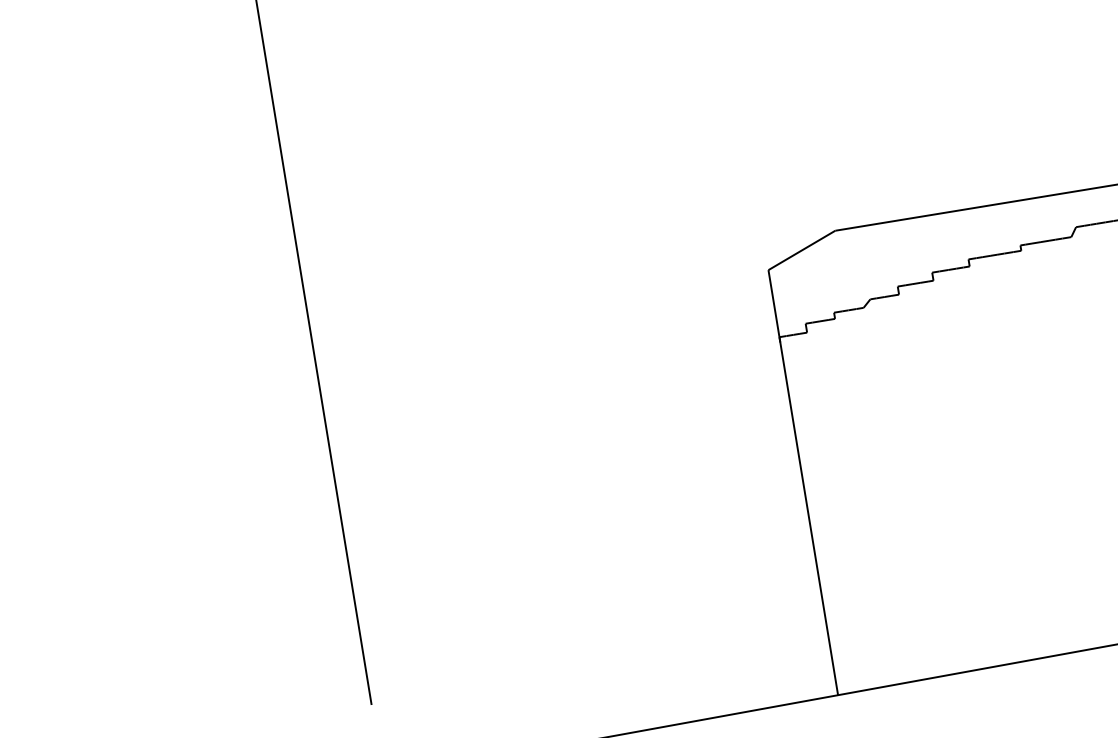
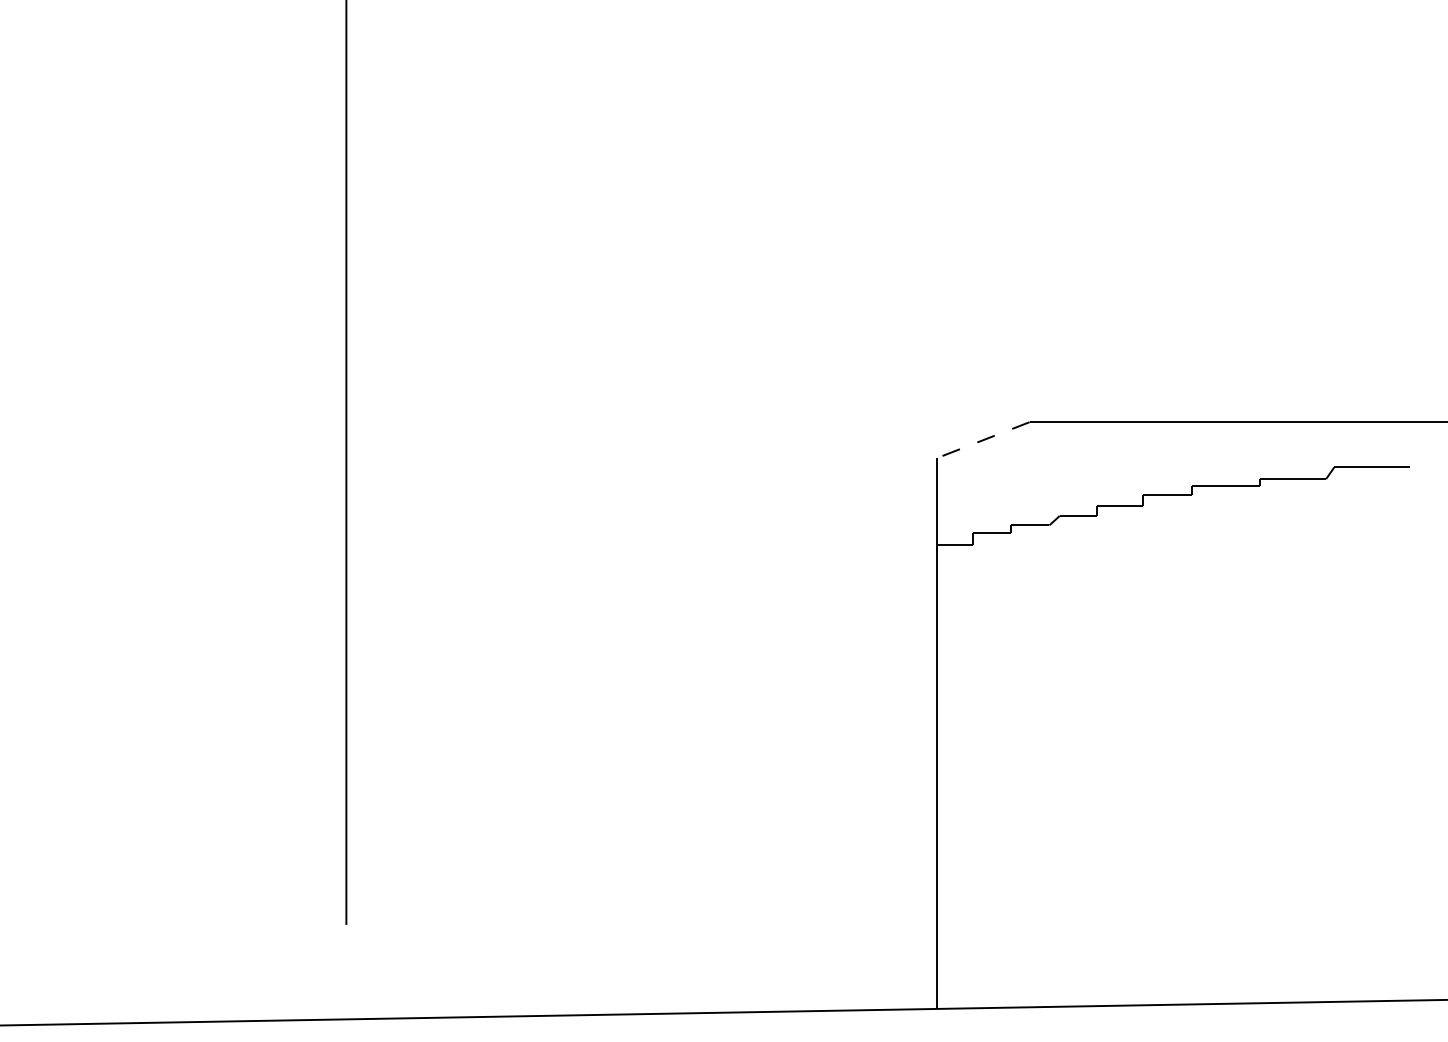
line: (802, 250) -> (983, 440), solid -> dashed

